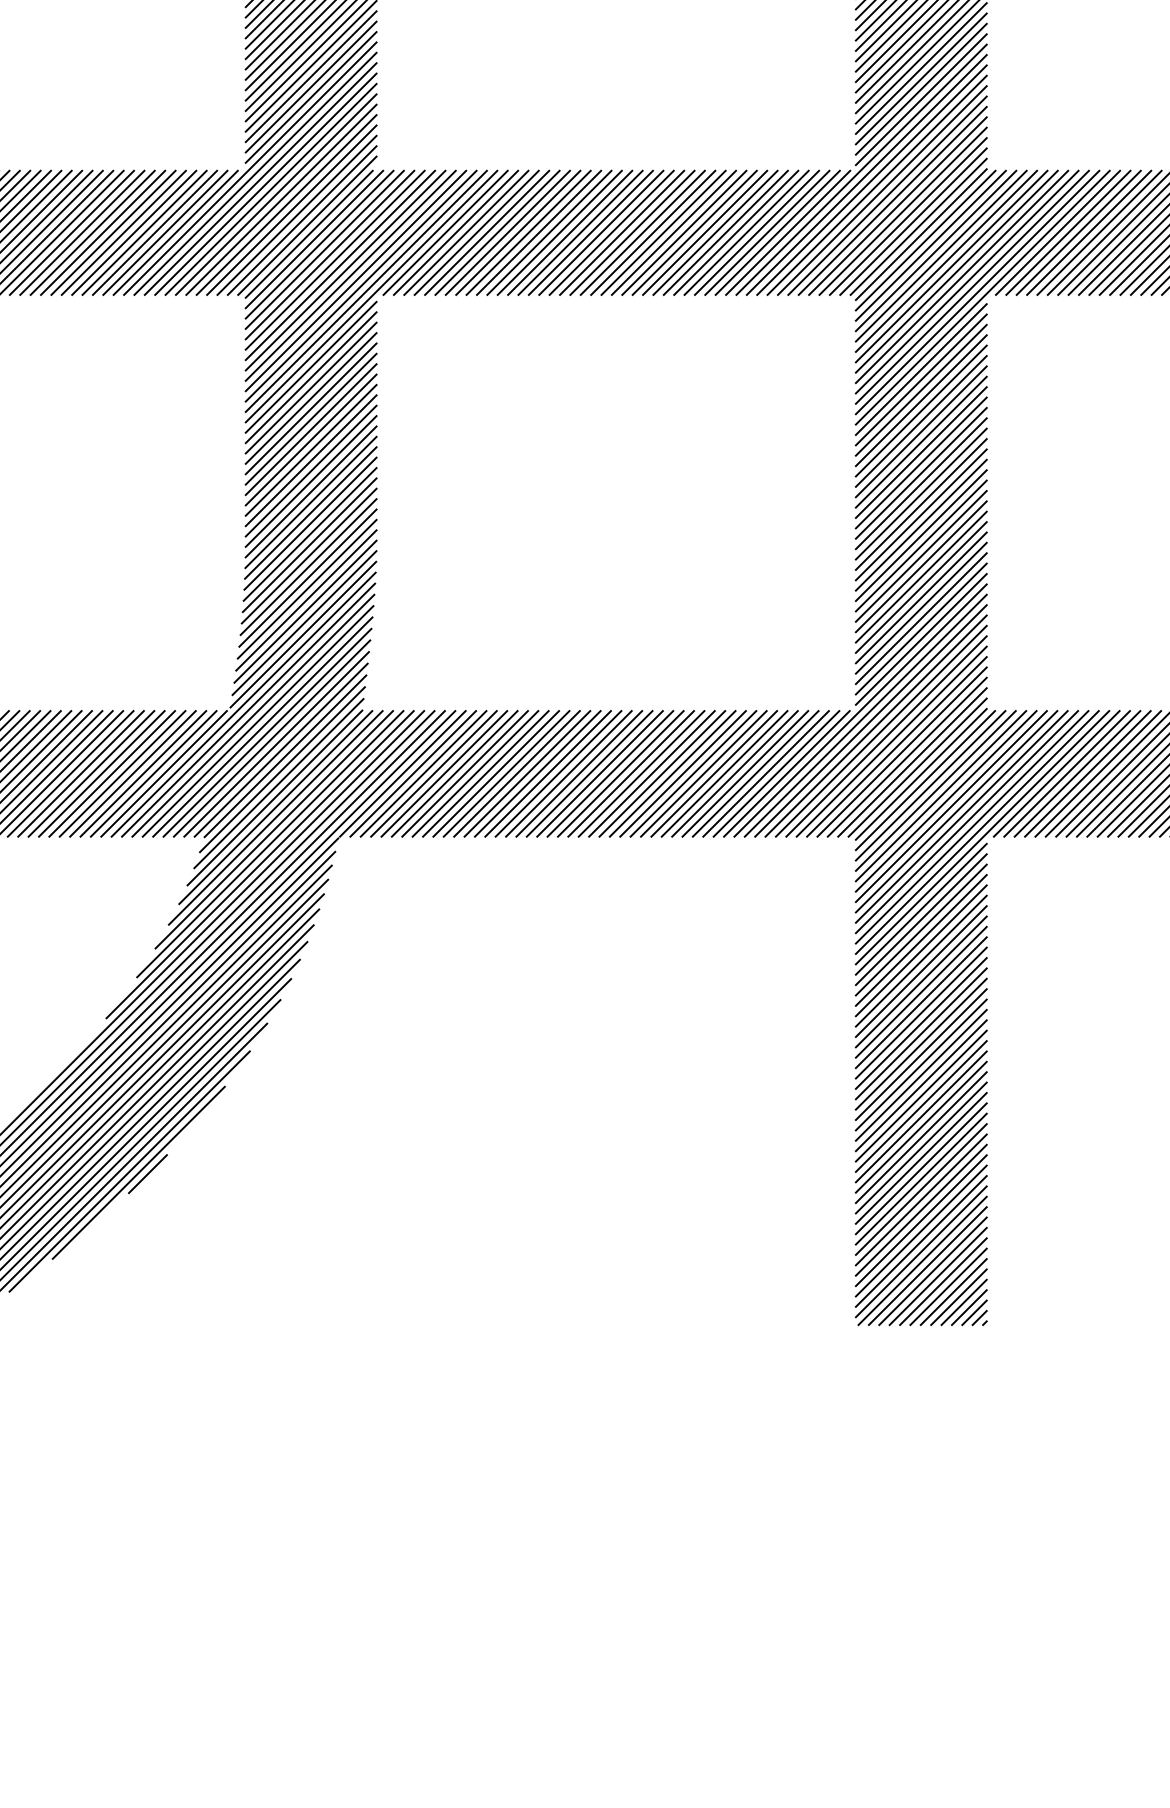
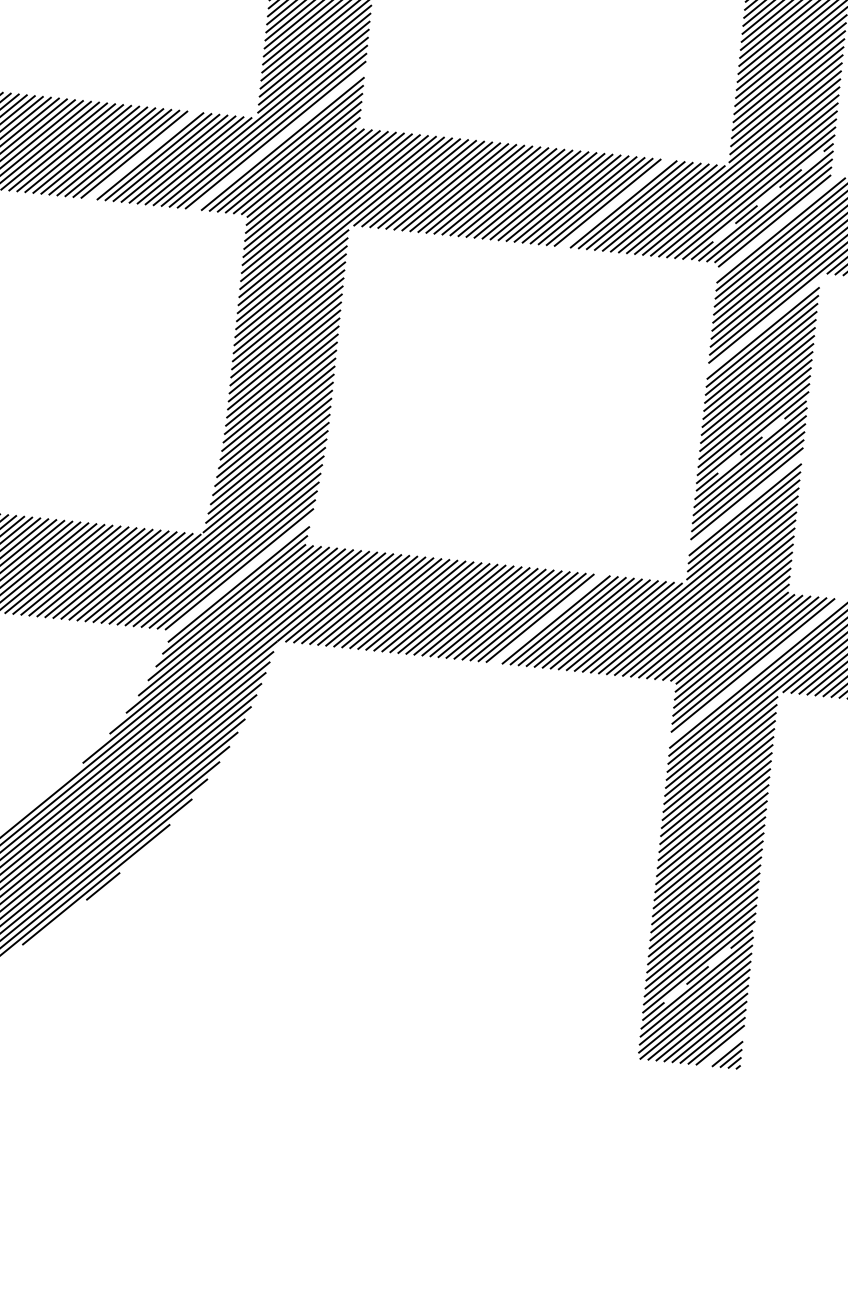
line: (275, 194) -> (278, 139), removed
line: (903, 210) -> (762, 201), solid -> dashed
line: (103, 232) -> (142, 155), removed
line: (715, 232) -> (615, 203), removed
line: (925, 240) -> (777, 225), removed
line: (920, 369) -> (763, 325), removed
line: (921, 524) -> (752, 445), solid -> dashed
line: (920, 597) -> (745, 501), removed
line: (285, 756) -> (242, 574), removed
line: (682, 773) -> (547, 618), removed
line: (956, 811) -> (756, 669), removed
line: (921, 1210) -> (698, 975), solid -> dashed
line: (963, 1301) -> (723, 1048), removed

